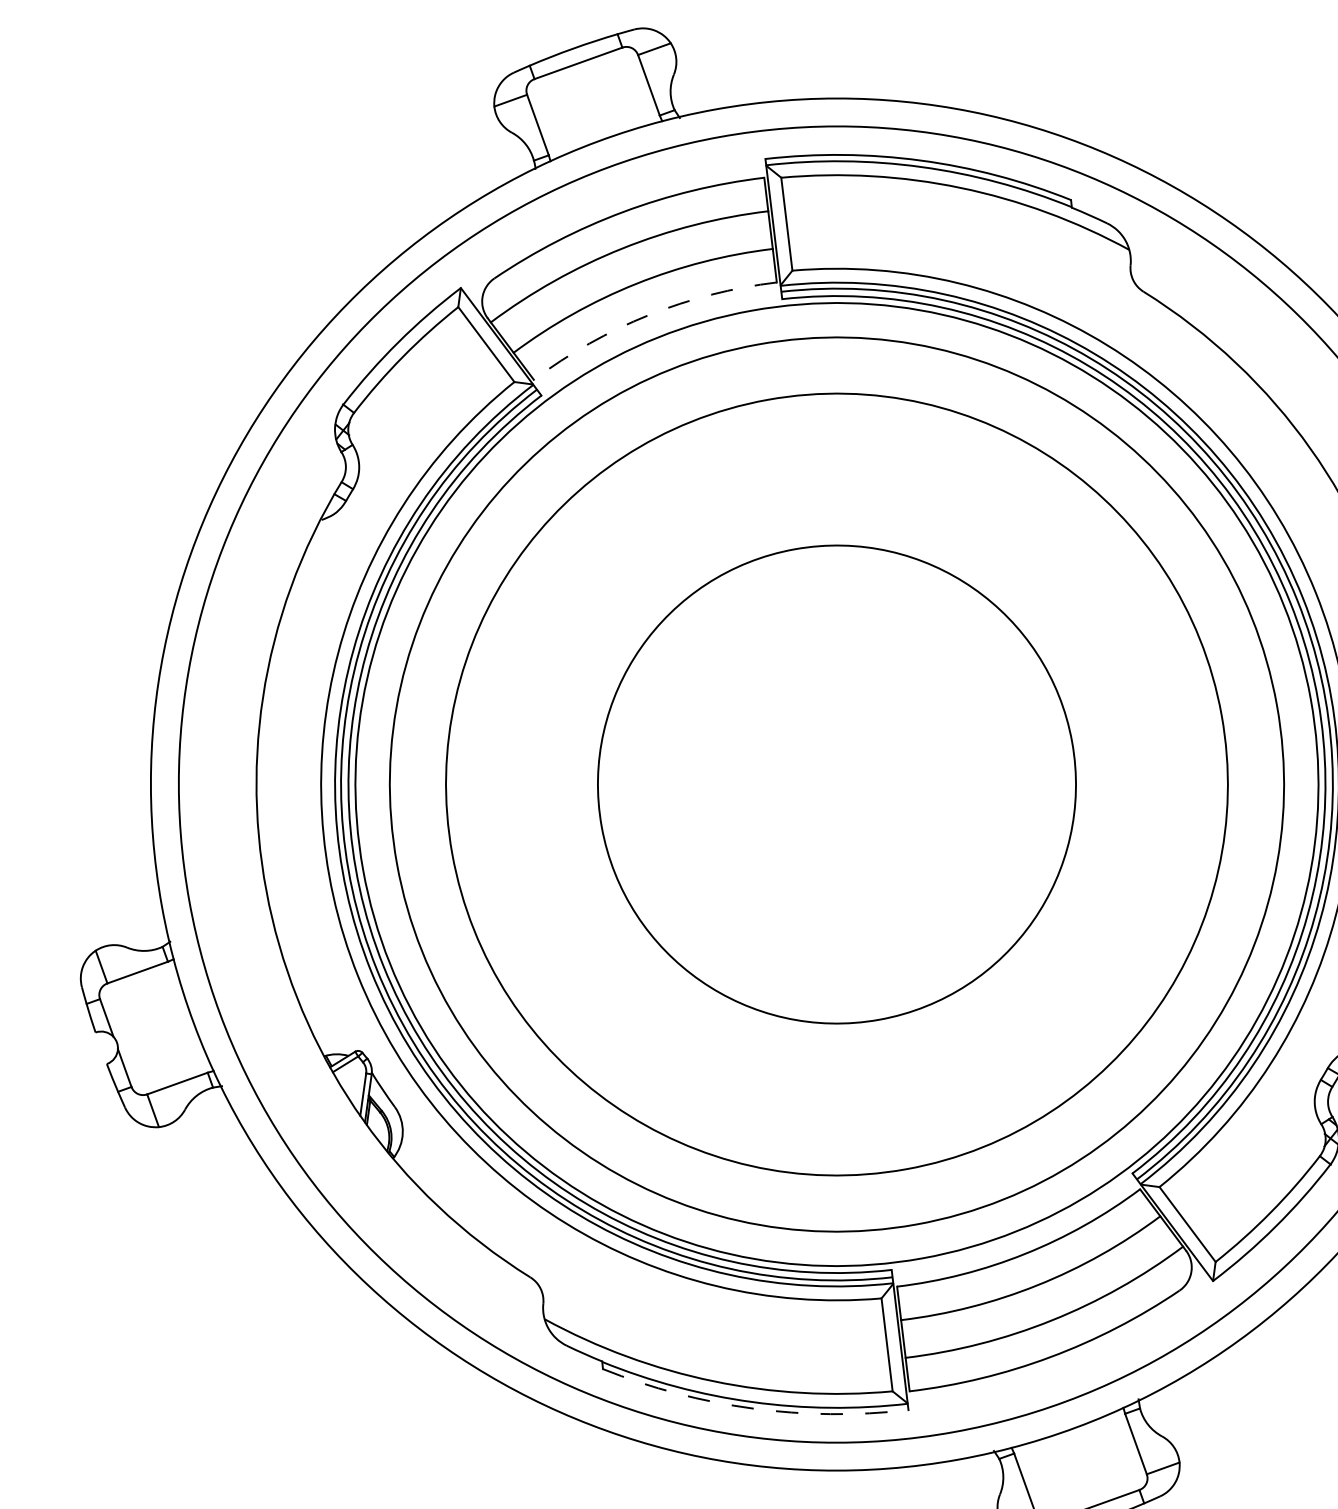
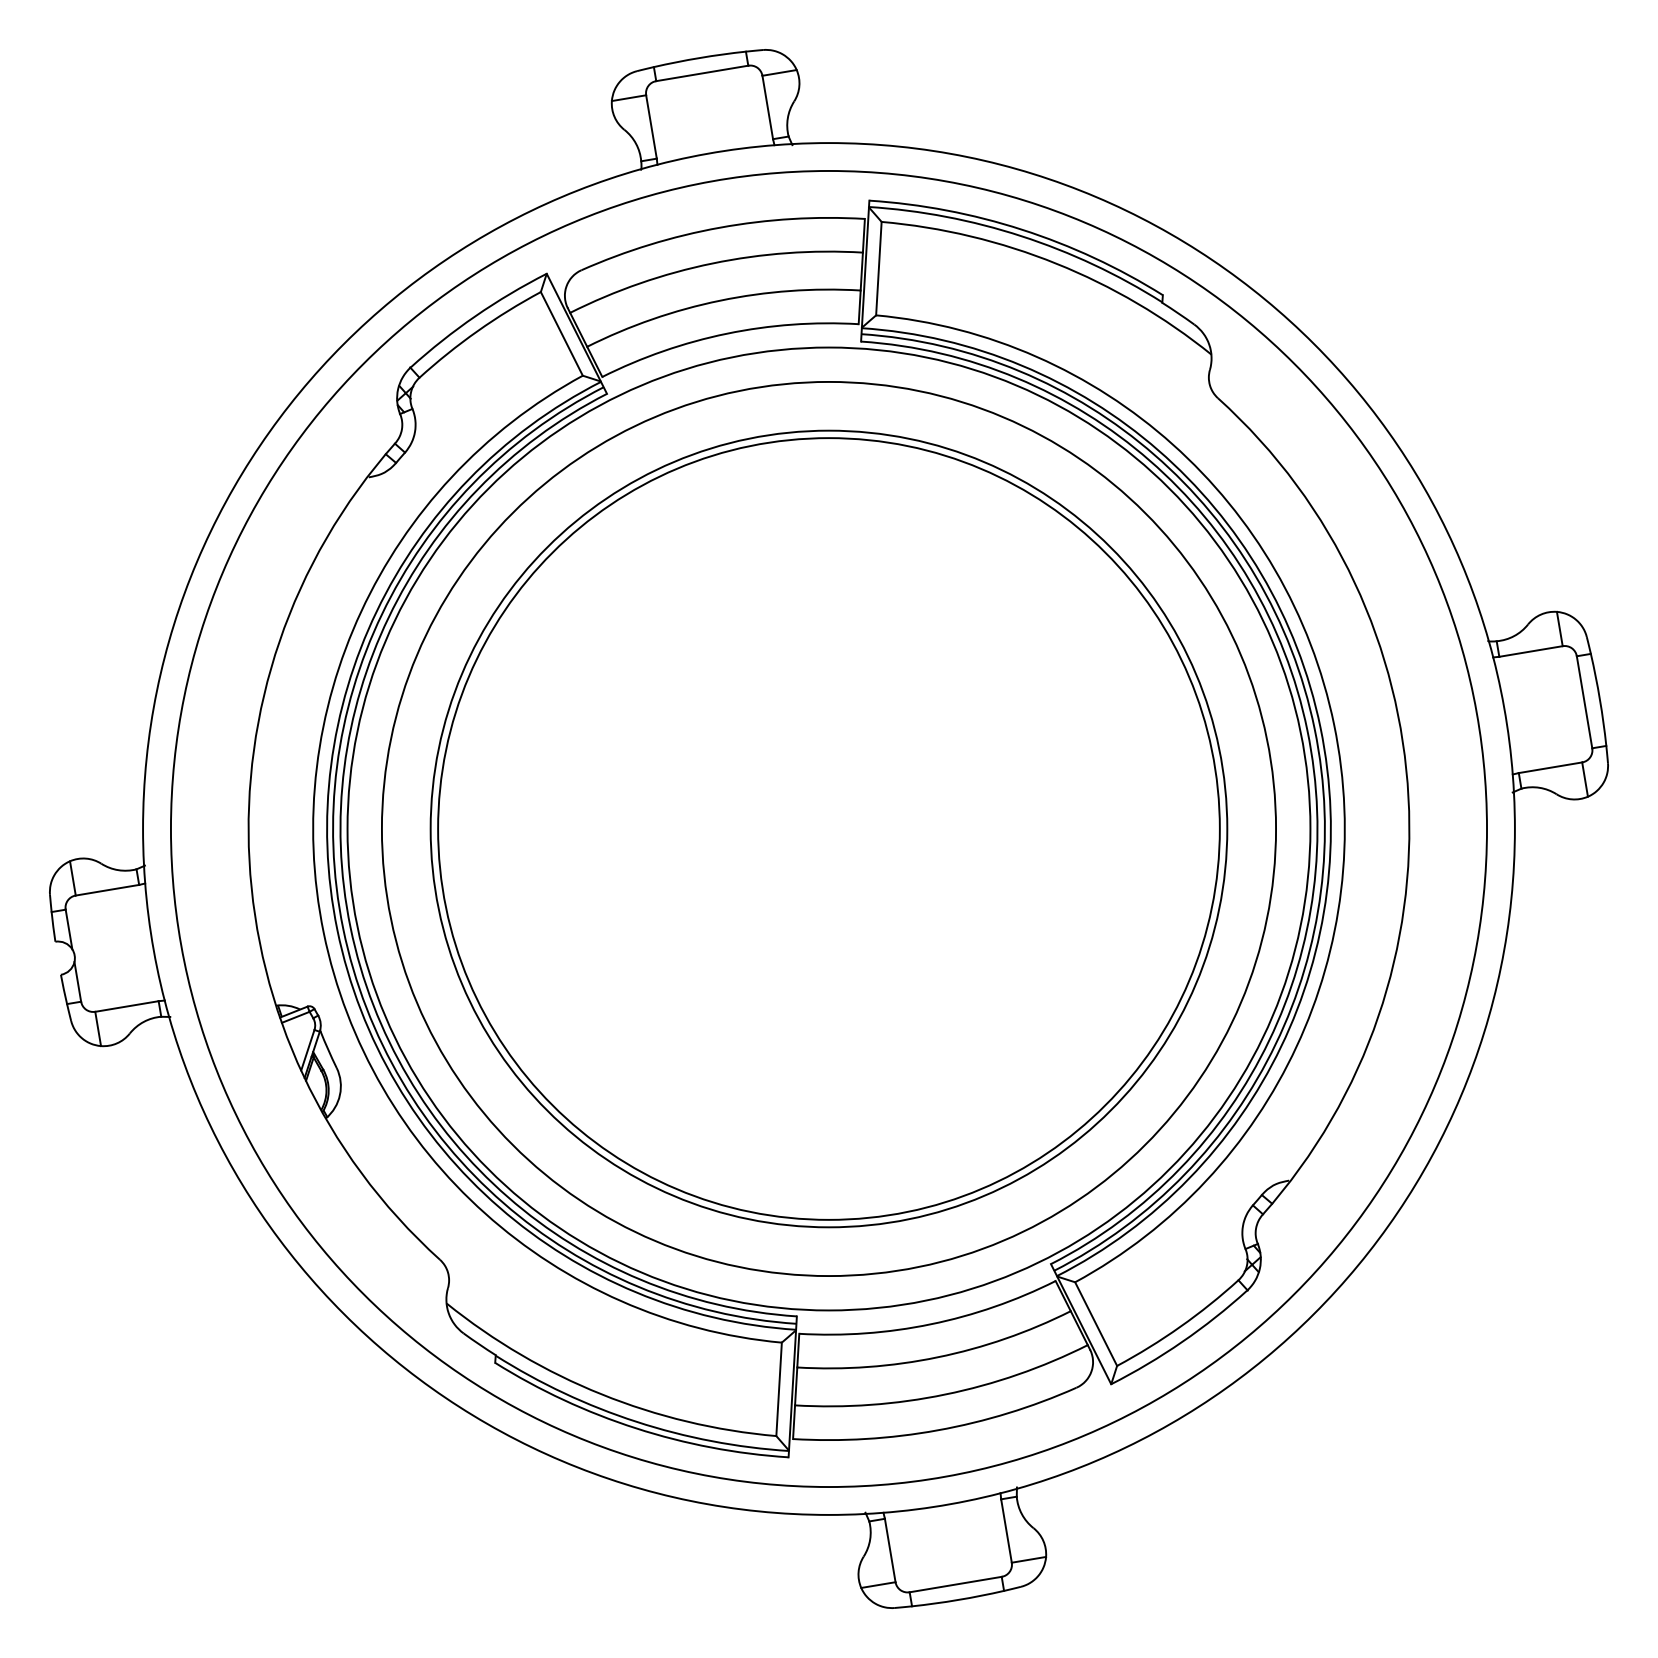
arc: (649, 314) -> (727, 333), dashed -> solid
circle: (836, 784) -> (828, 828), size x1.67
arc: (753, 1408) -> (636, 1428), dashed -> solid

